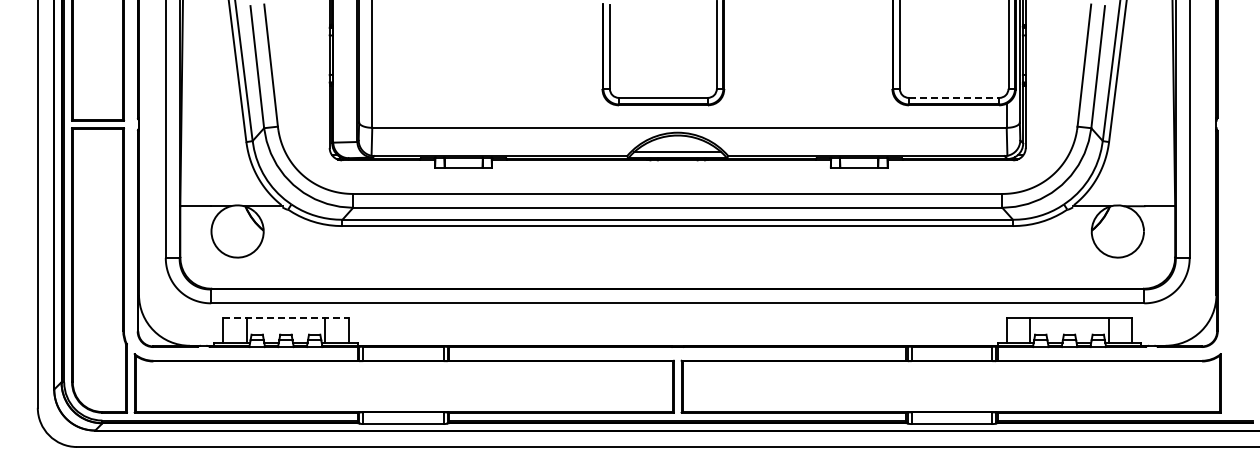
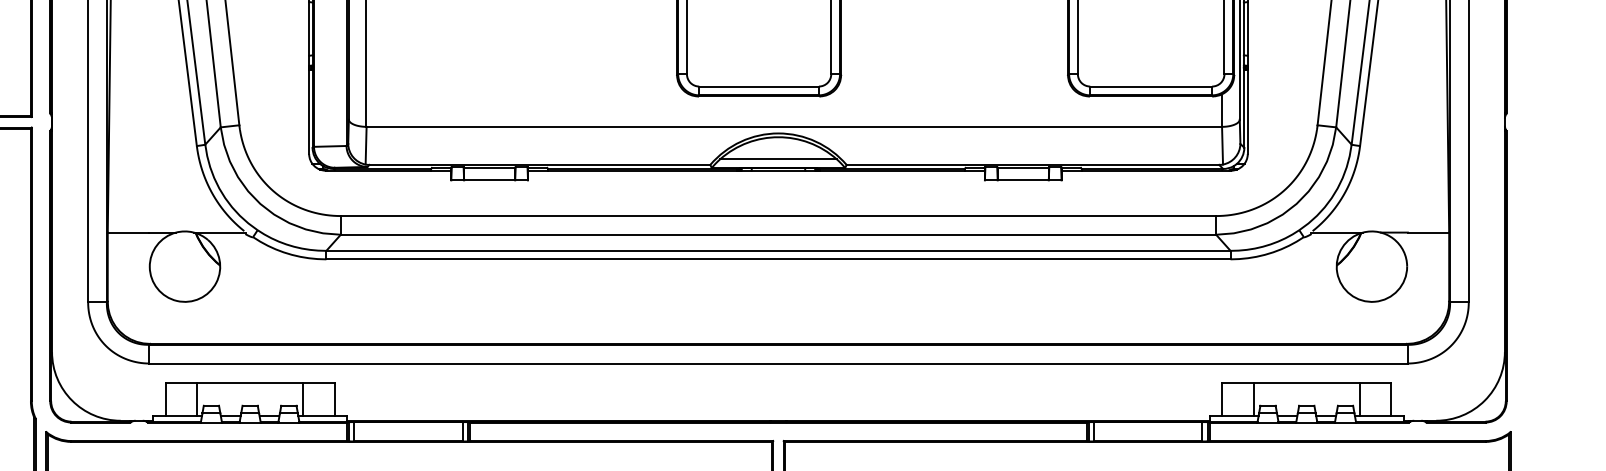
line: (954, 97) -> (1151, 85), dashed -> solid
line: (285, 317) -> (249, 382), dashed -> solid

